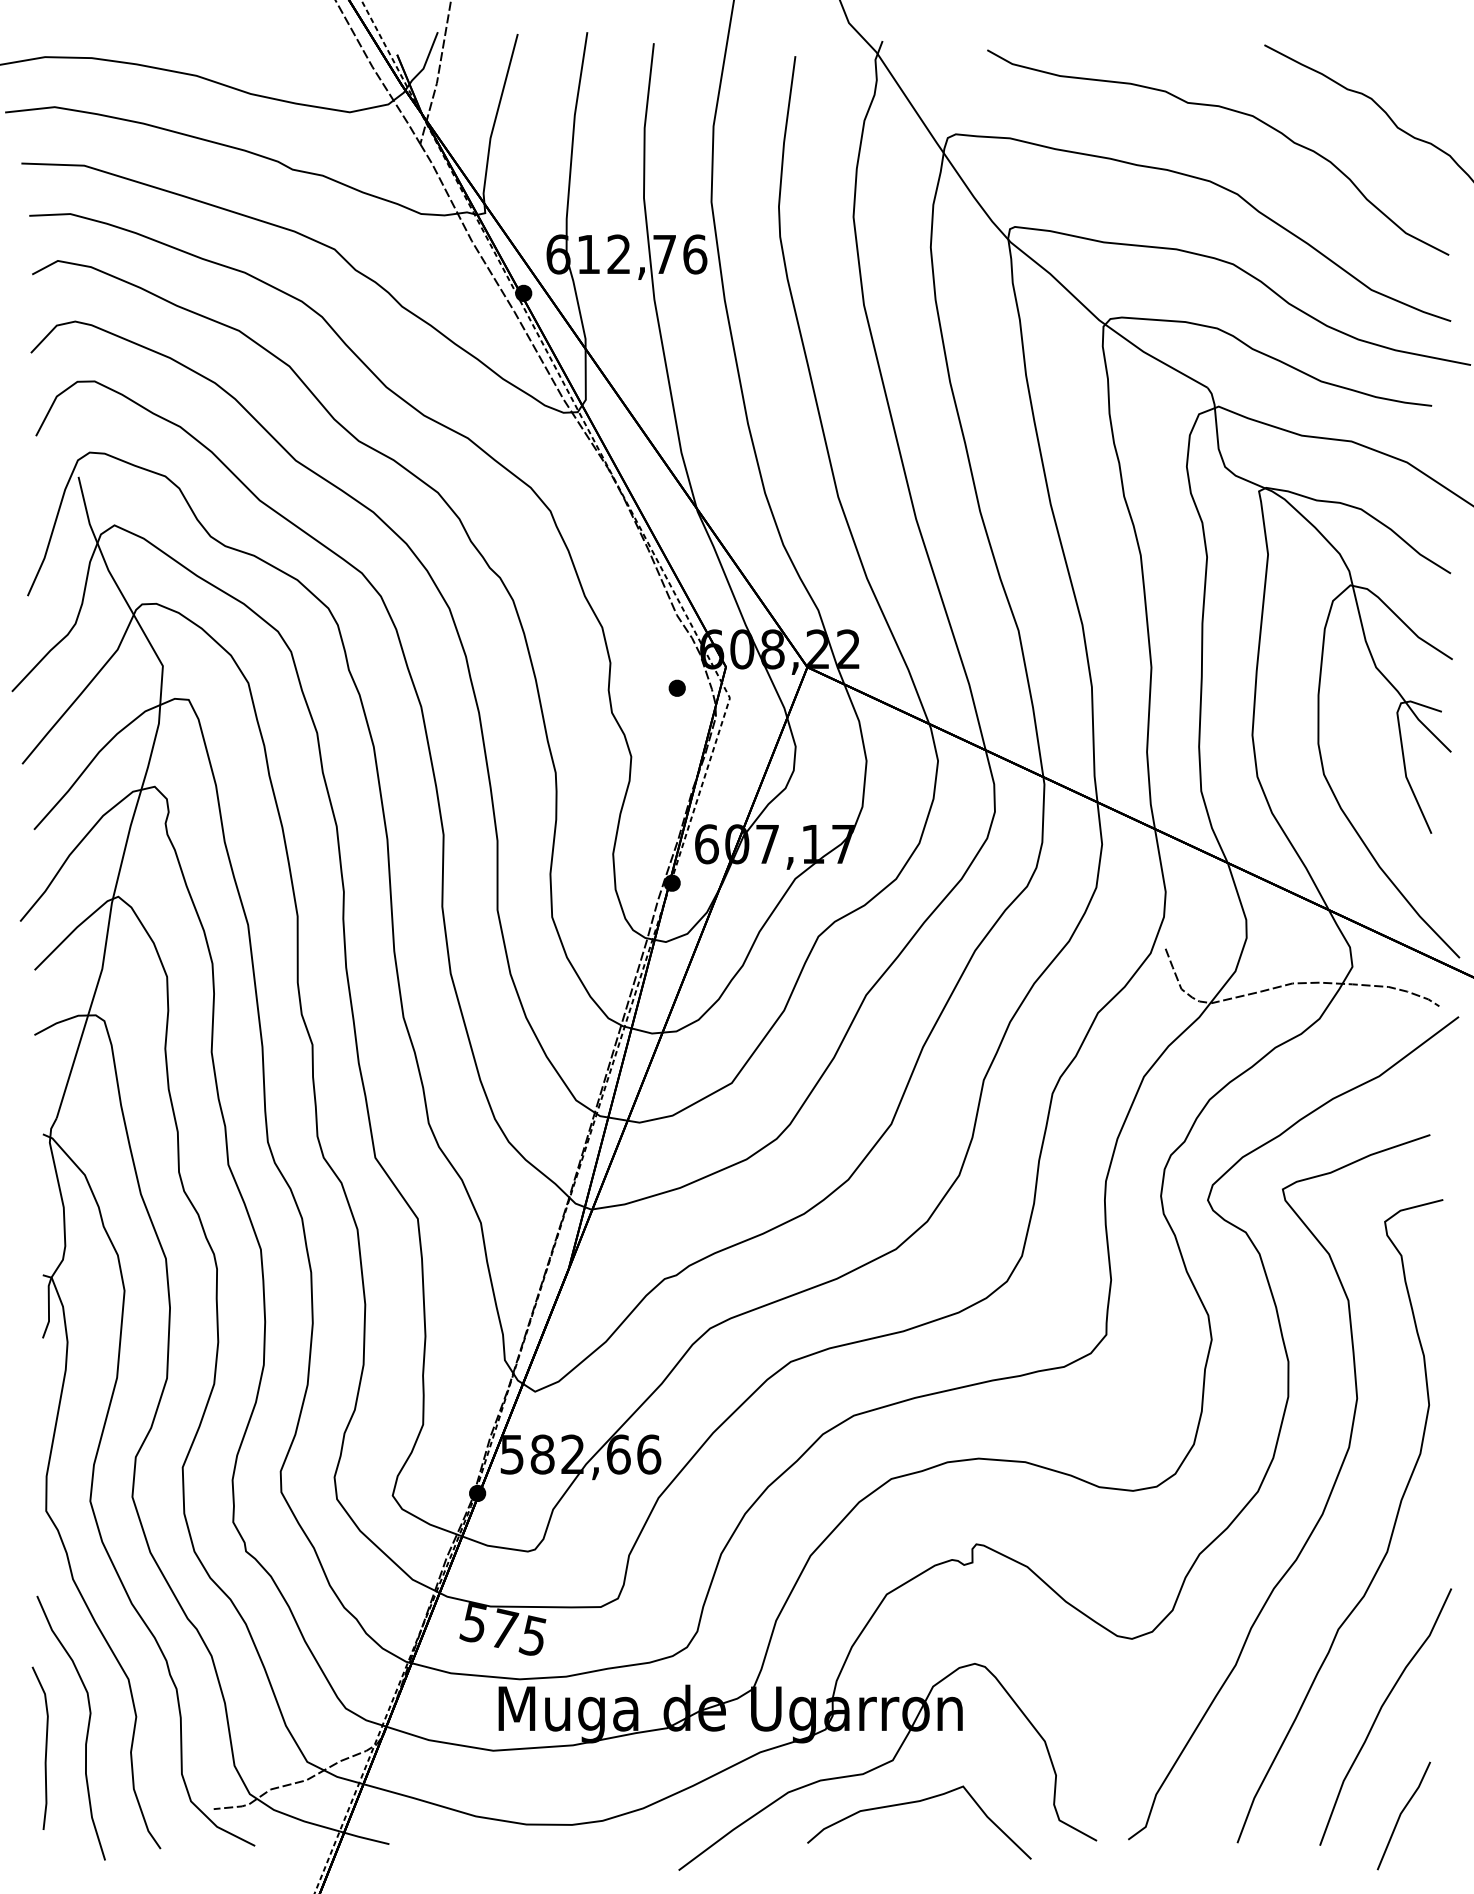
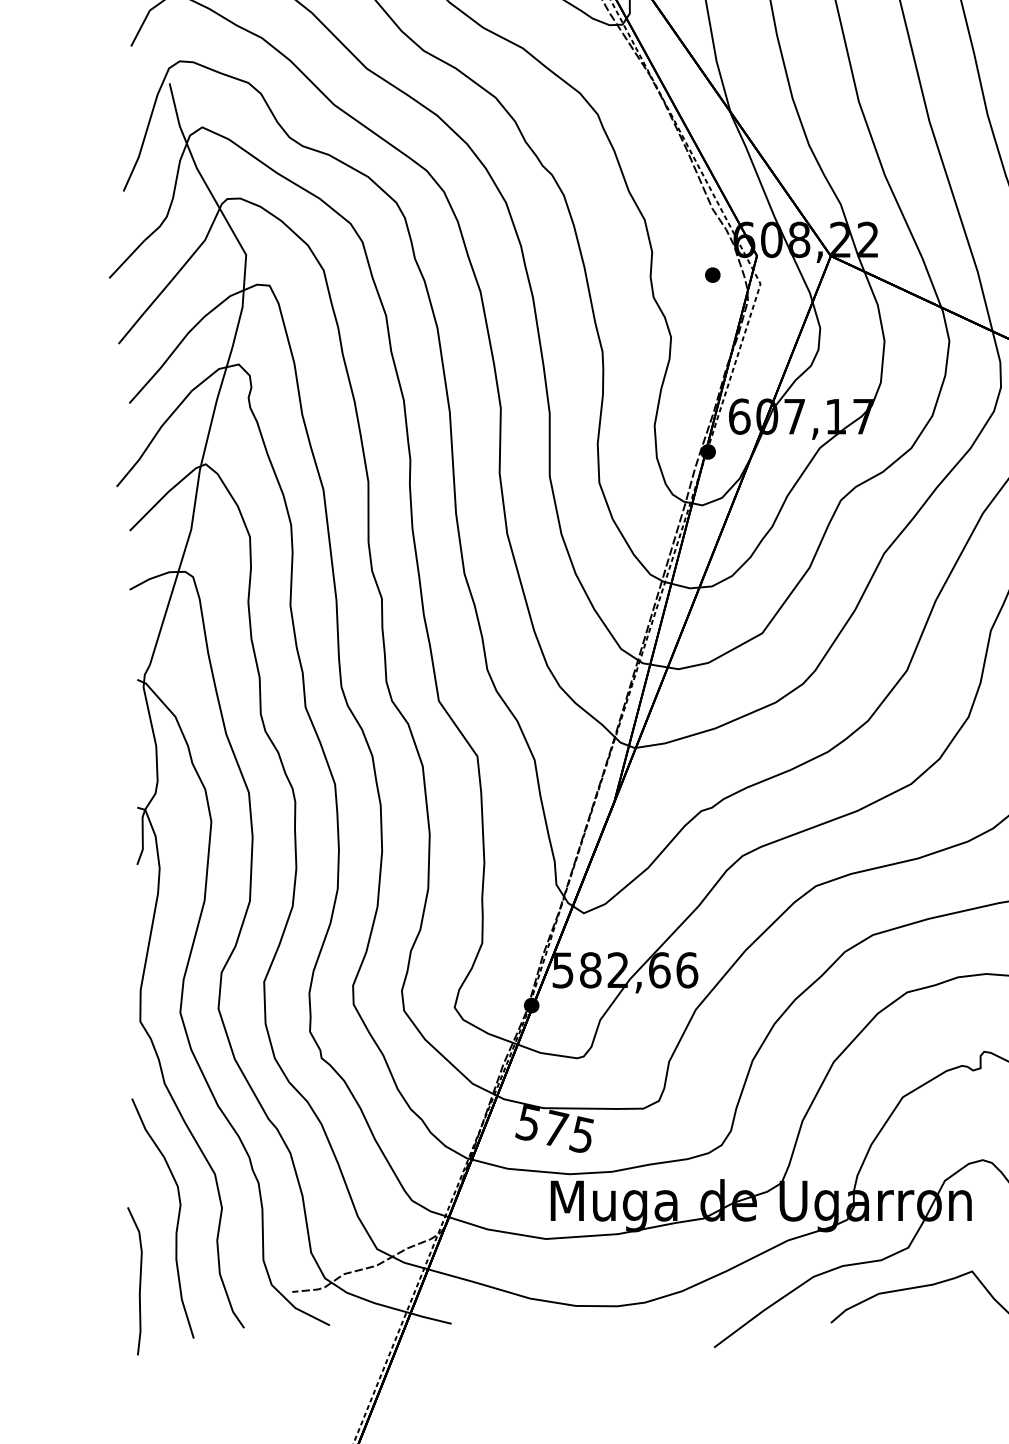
curve: (45, 1747) -> (139, 1280), moved

